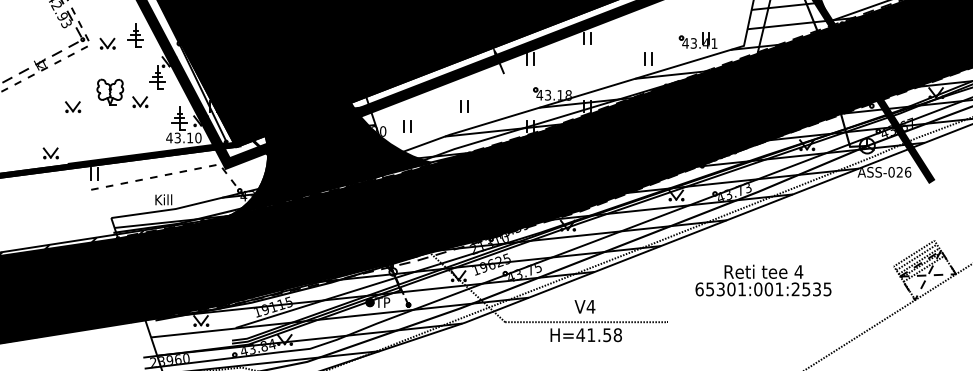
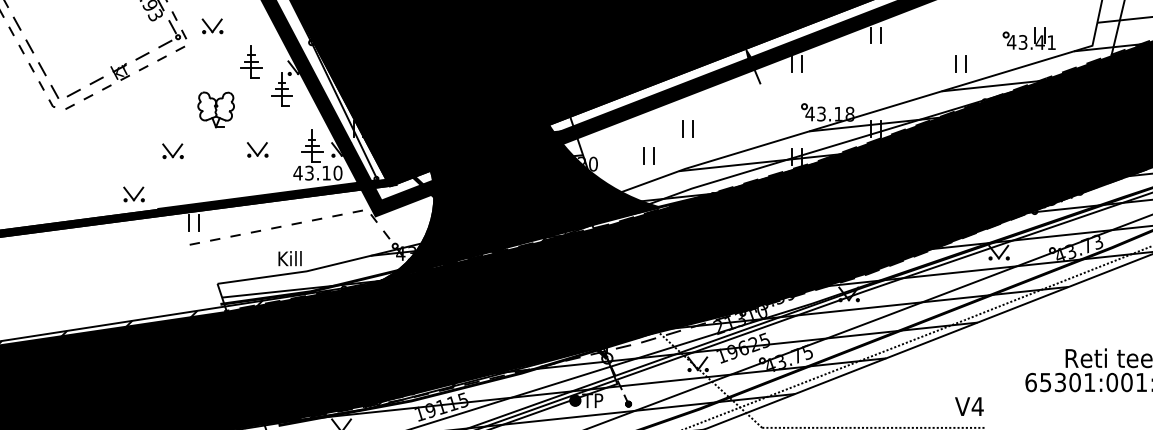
part: (135, 35) -> (250, 61), moved
part: (107, 43) -> (212, 25), moved
part: (140, 102) -> (257, 150), moved
part: (464, 106) -> (687, 129), moved
part: (73, 107) -> (173, 151), moved
part: (407, 126) -> (649, 155), moved
text: (584, 306) -> (968, 406), moved

